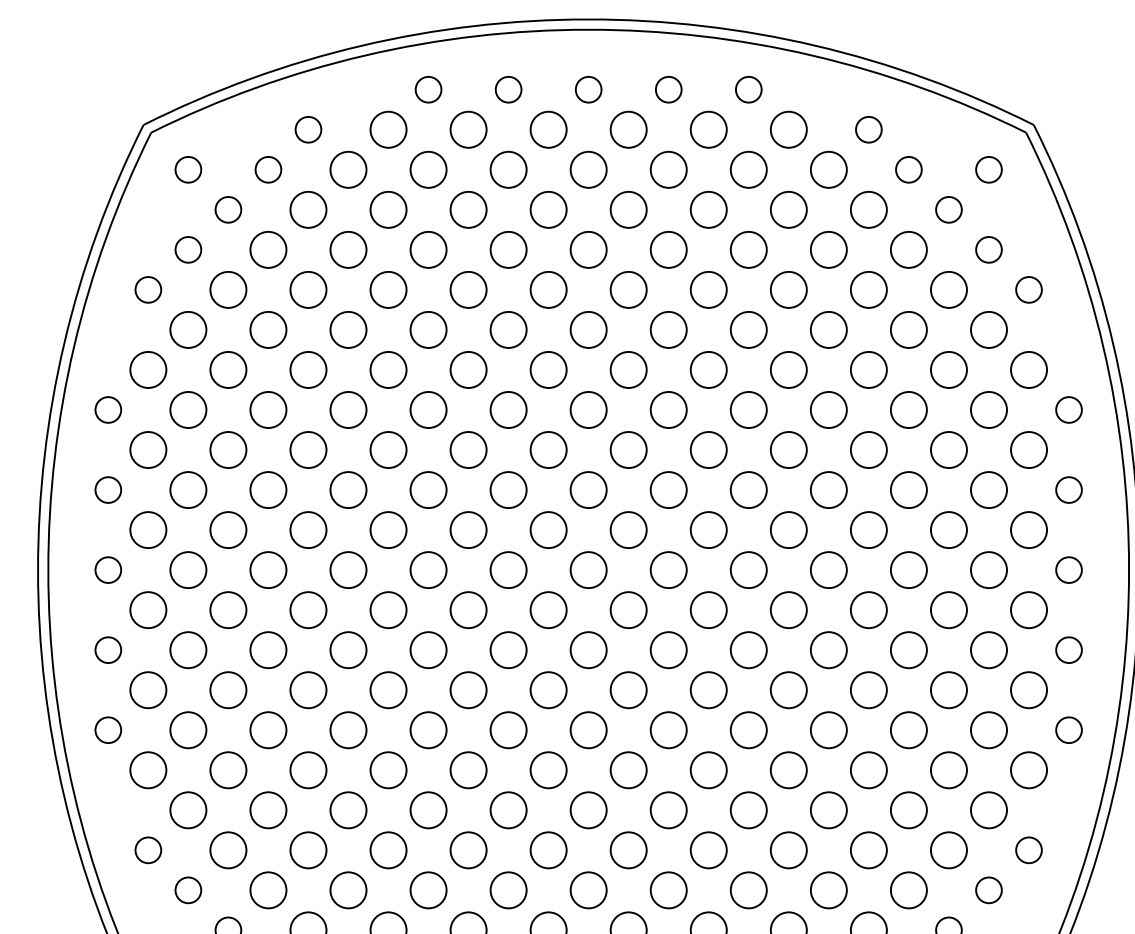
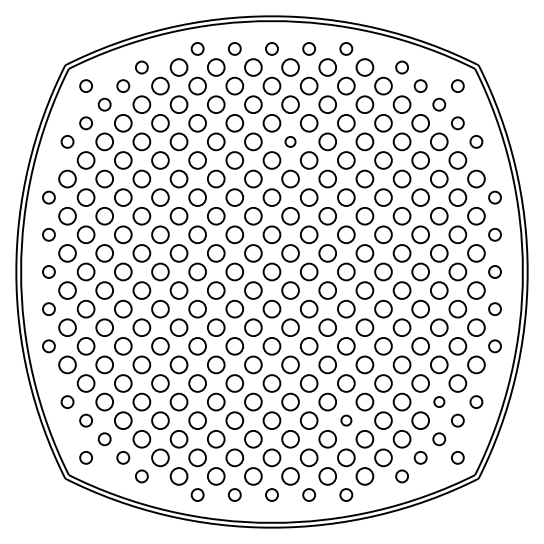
circle: (628, 289) -> (290, 141), size x0.6
circle: (949, 849) -> (439, 401), size x0.6
circle: (749, 889) -> (346, 420), size x0.6

